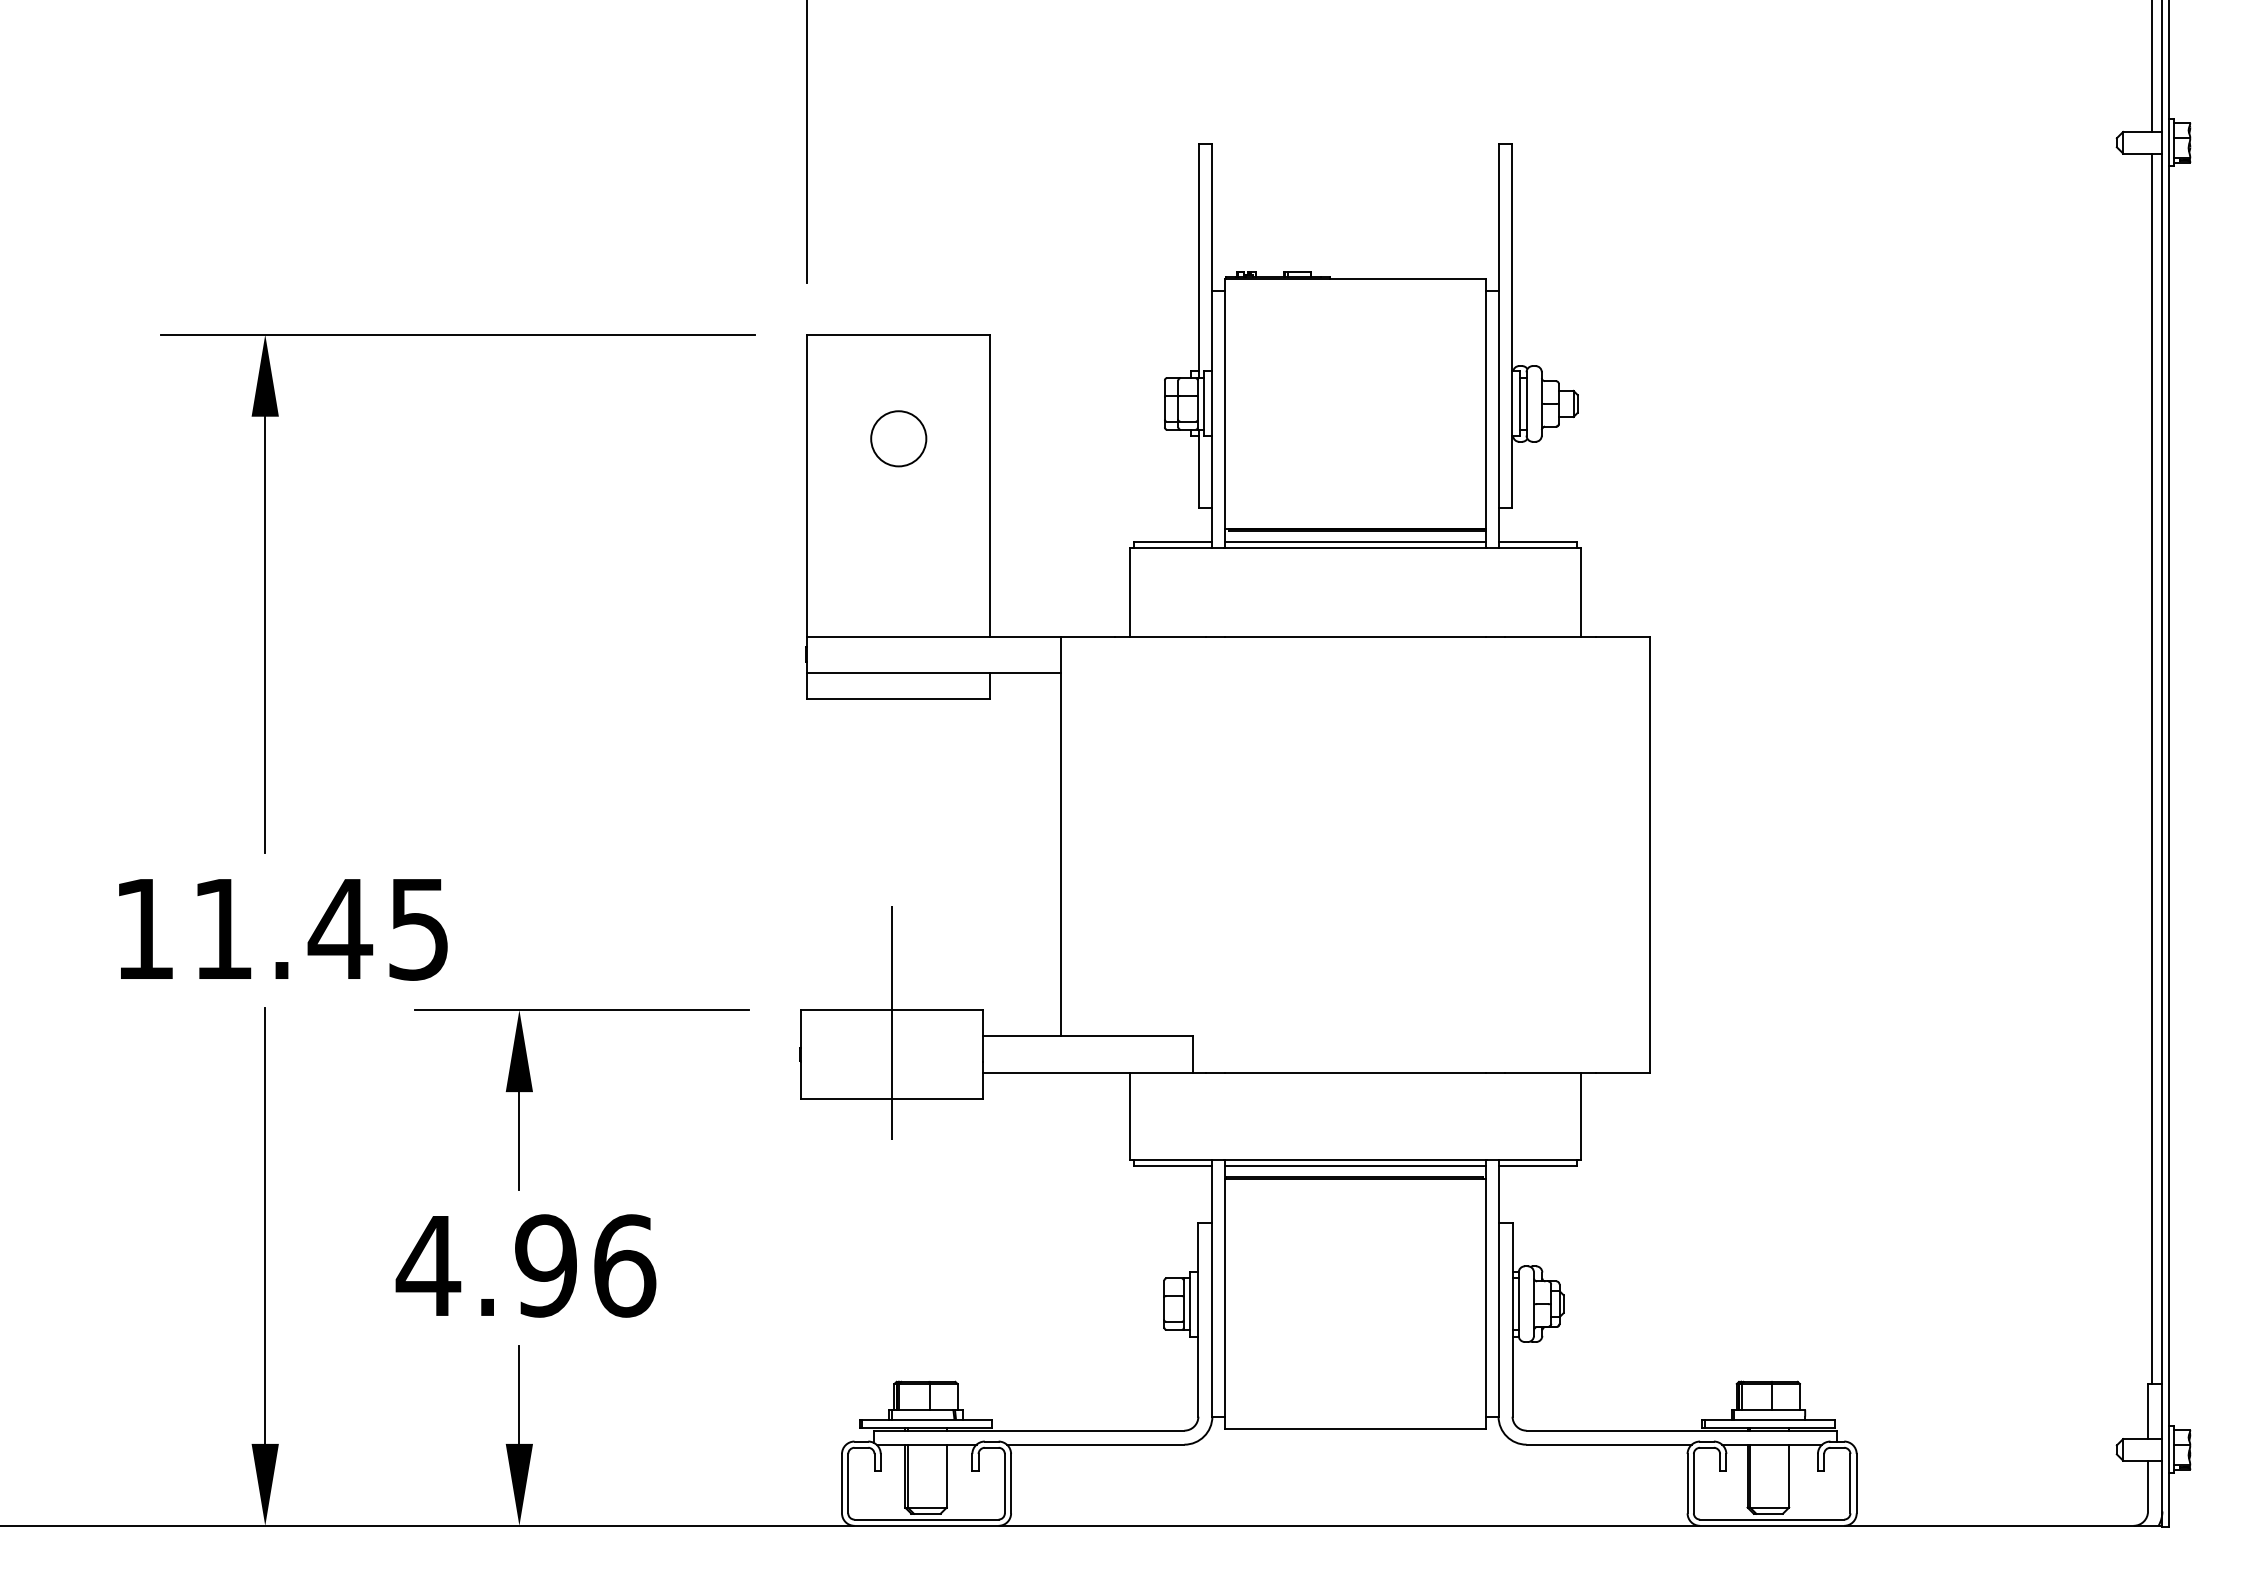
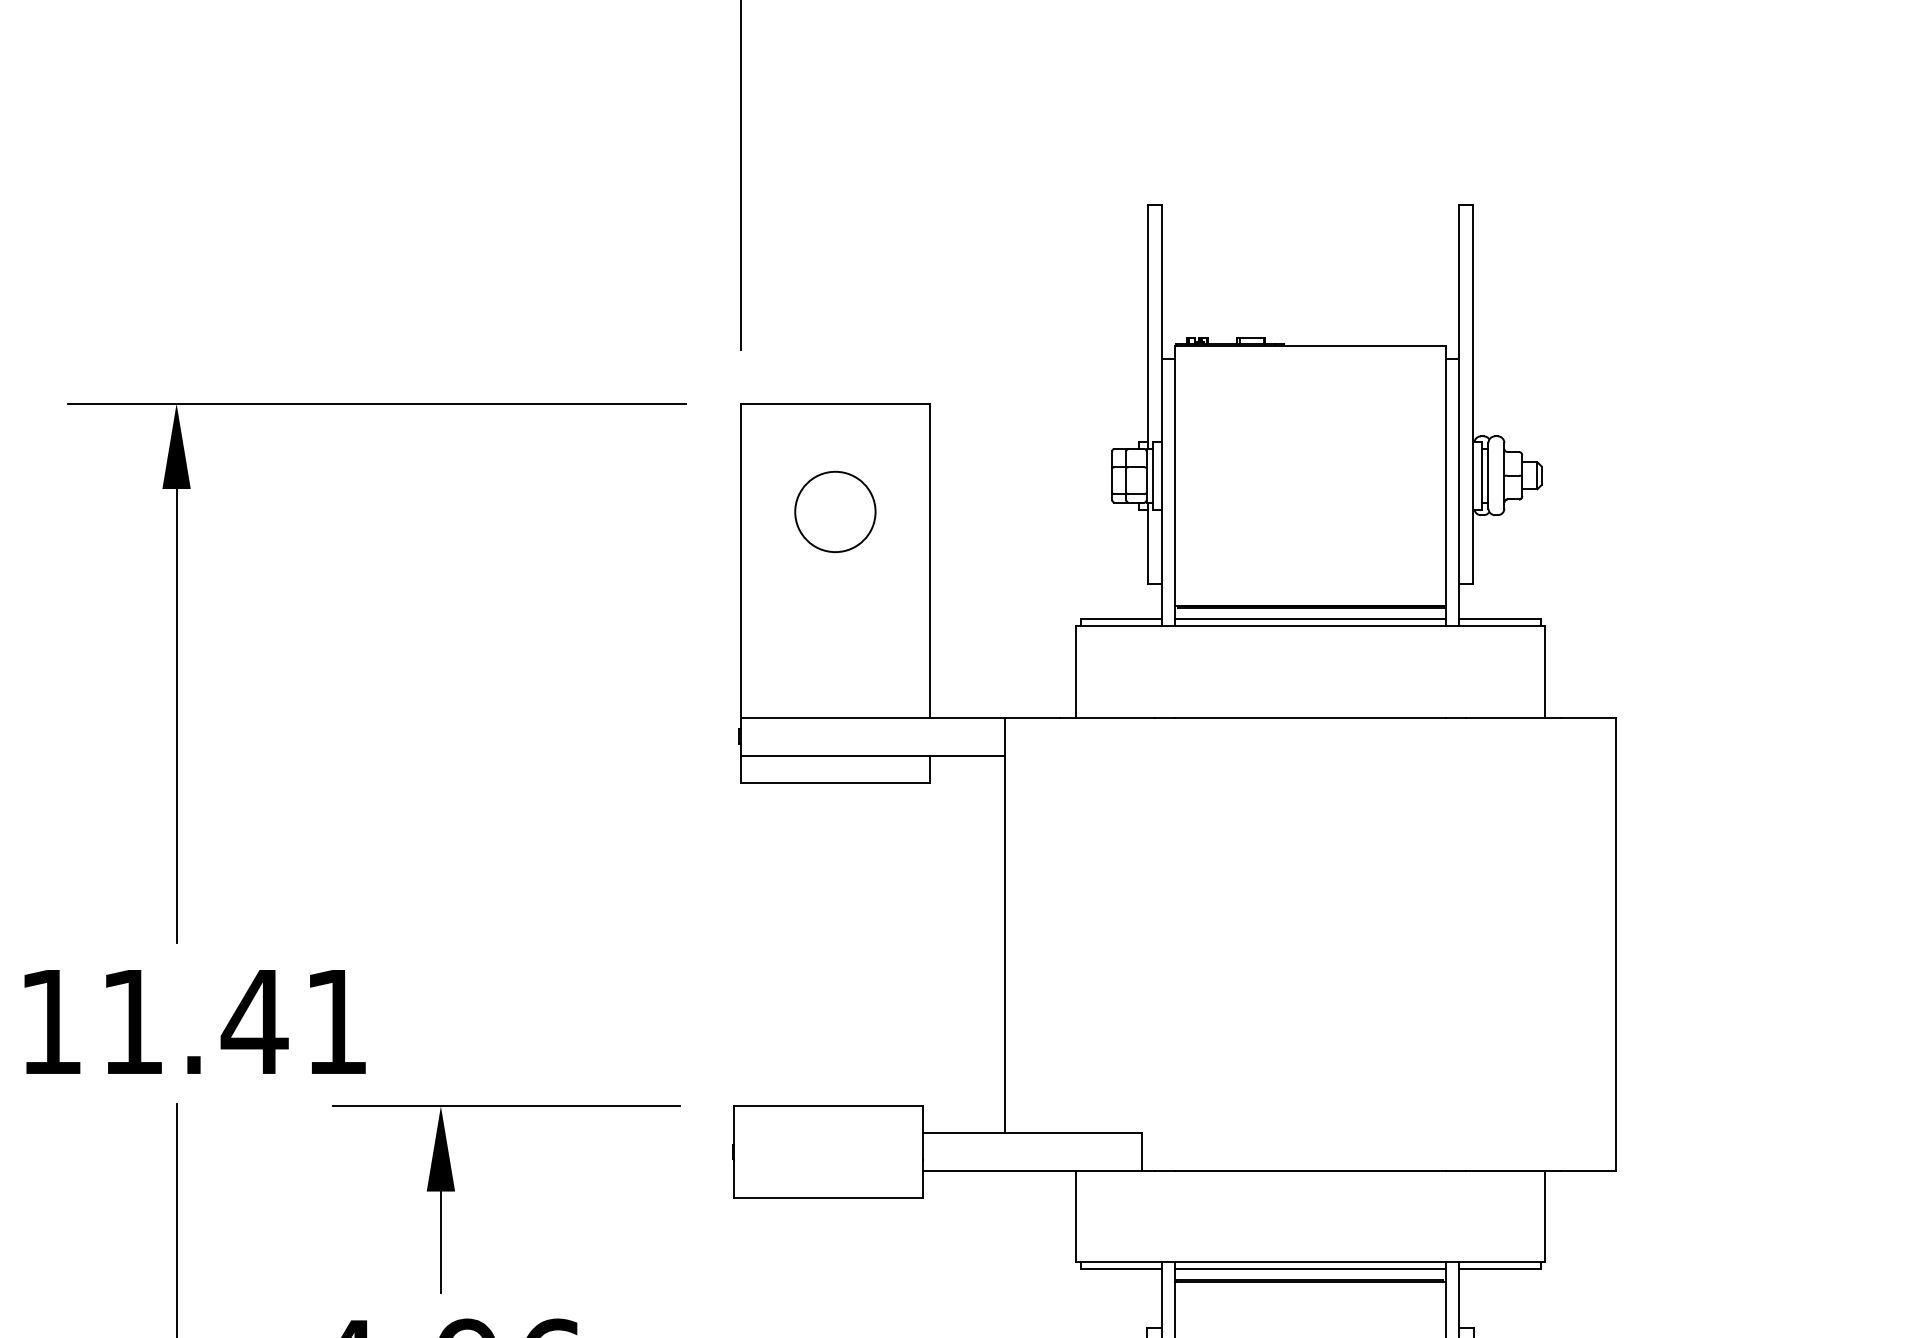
circle: (898, 438) -> (835, 511), size x1.4
text: (418, 929) -> (335, 1022), 11.45 -> 11.41
line: (891, 1023) -> (827, 1120), removed

